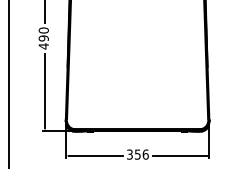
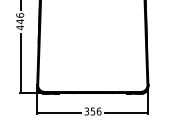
text: (43, 34) -> (19, 18), 490 -> 446

